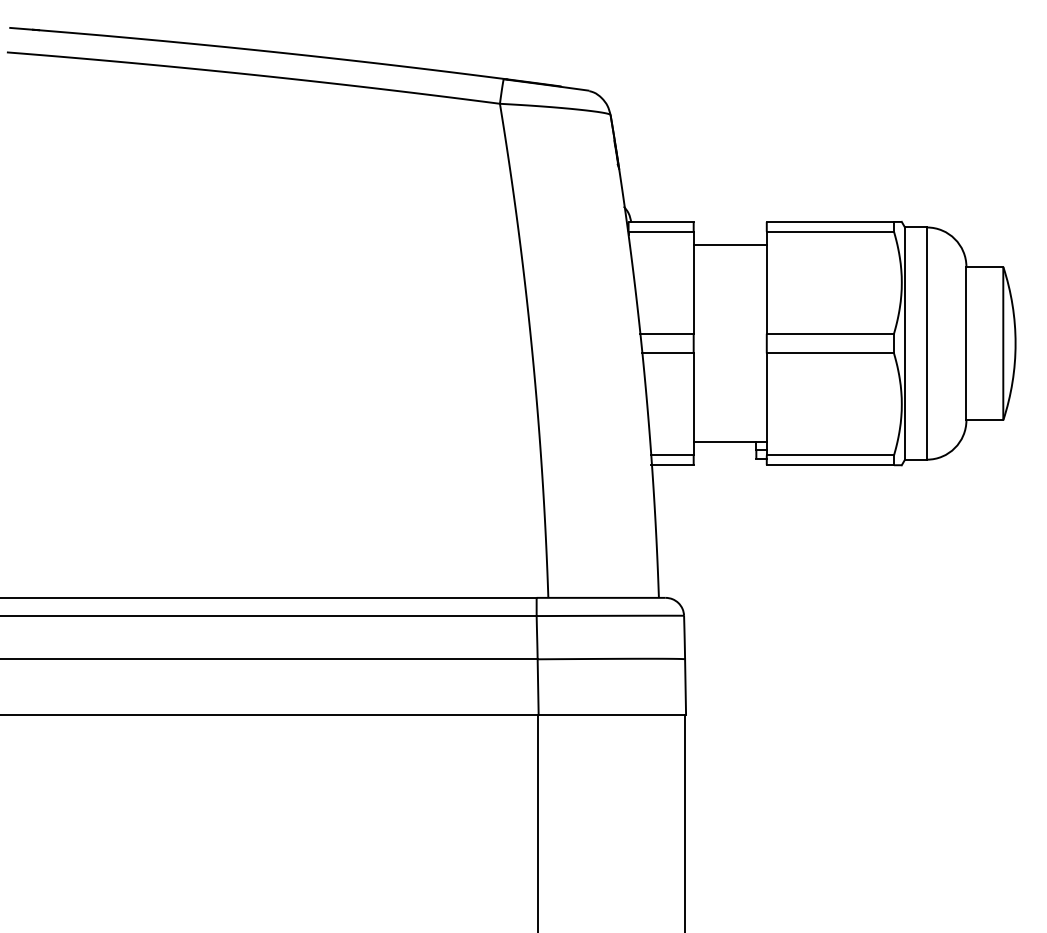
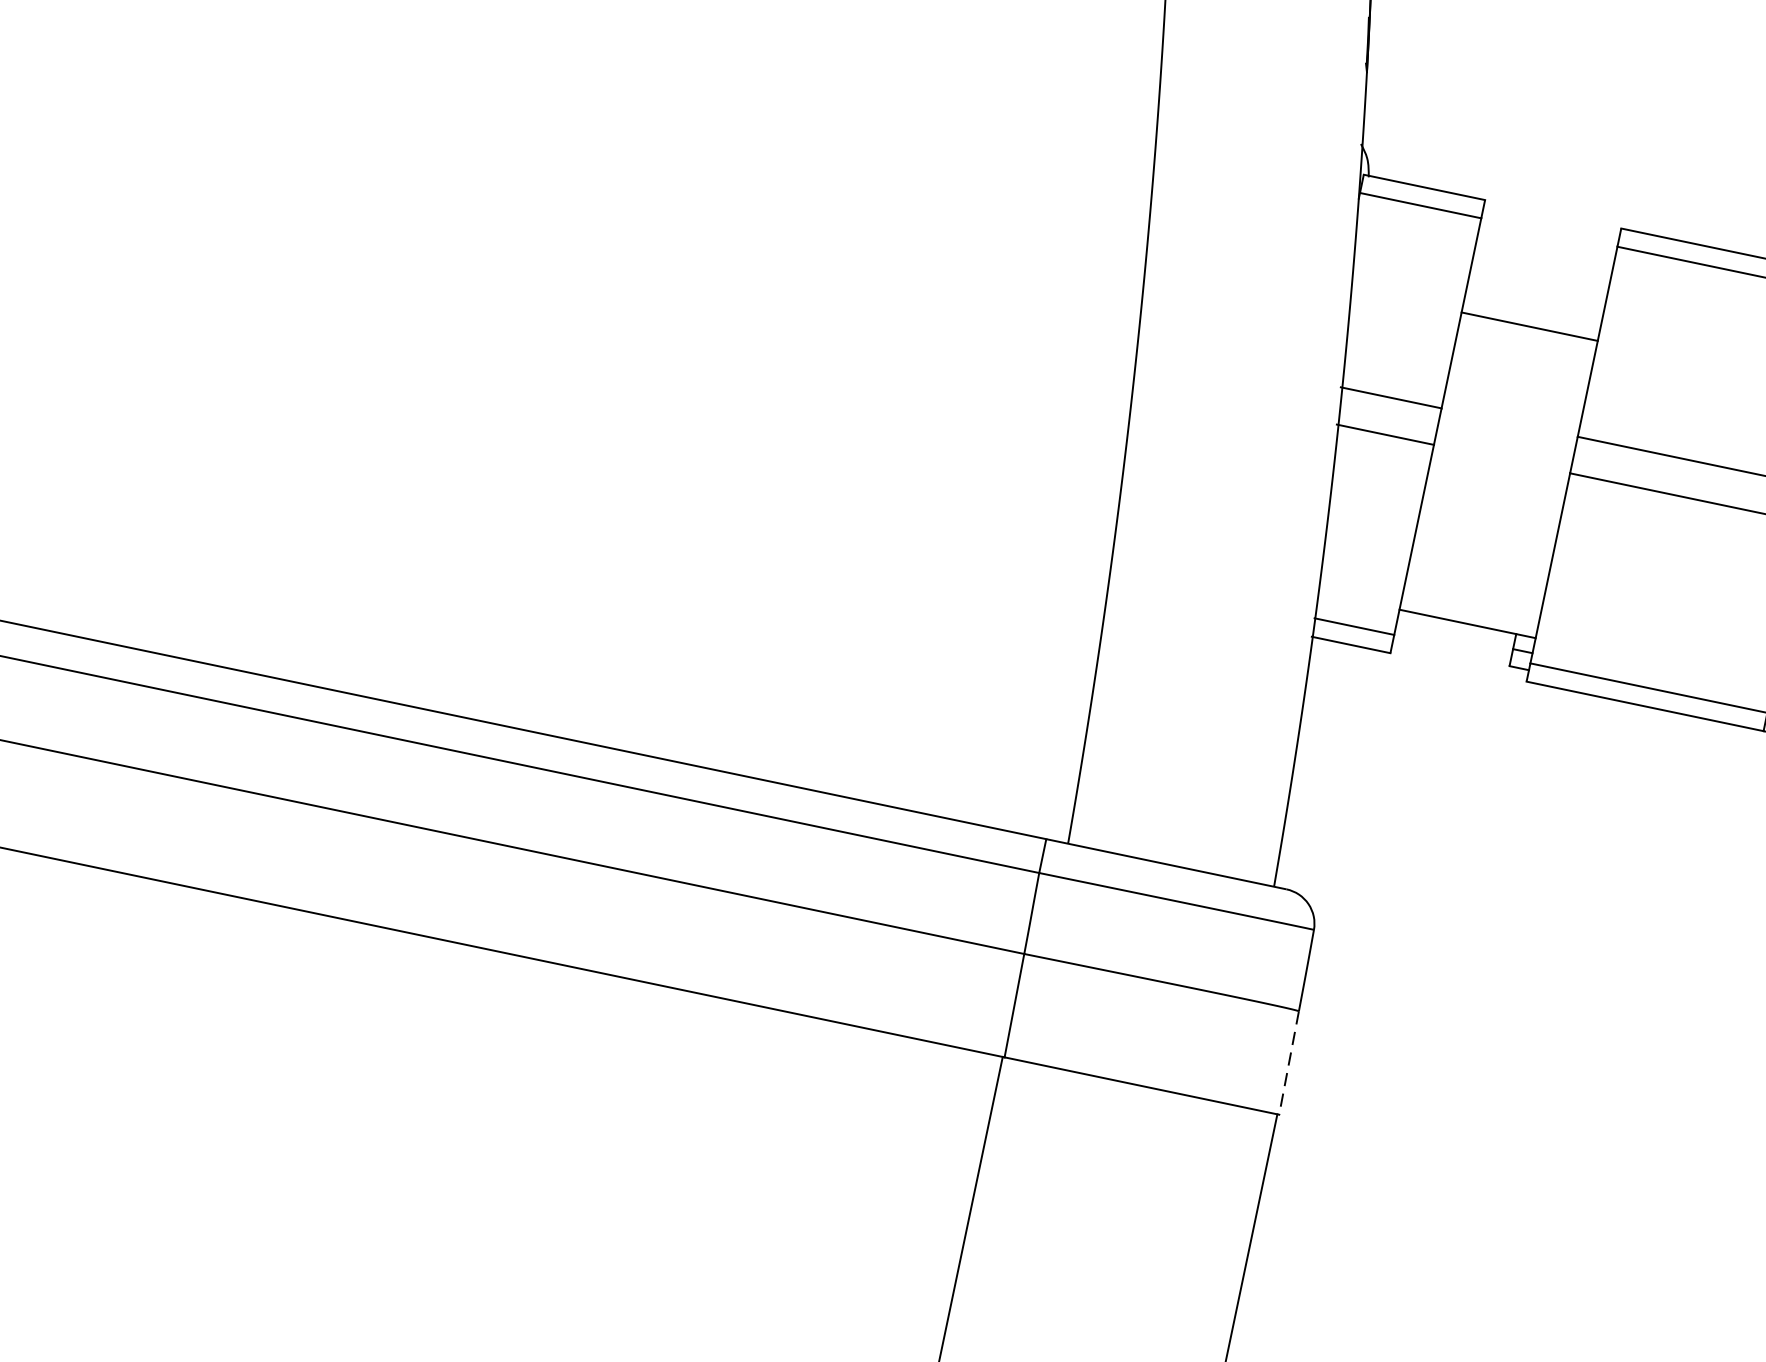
line: (729, 245) -> (1528, 326), moved
line: (685, 686) -> (1289, 1062), solid -> dashed

